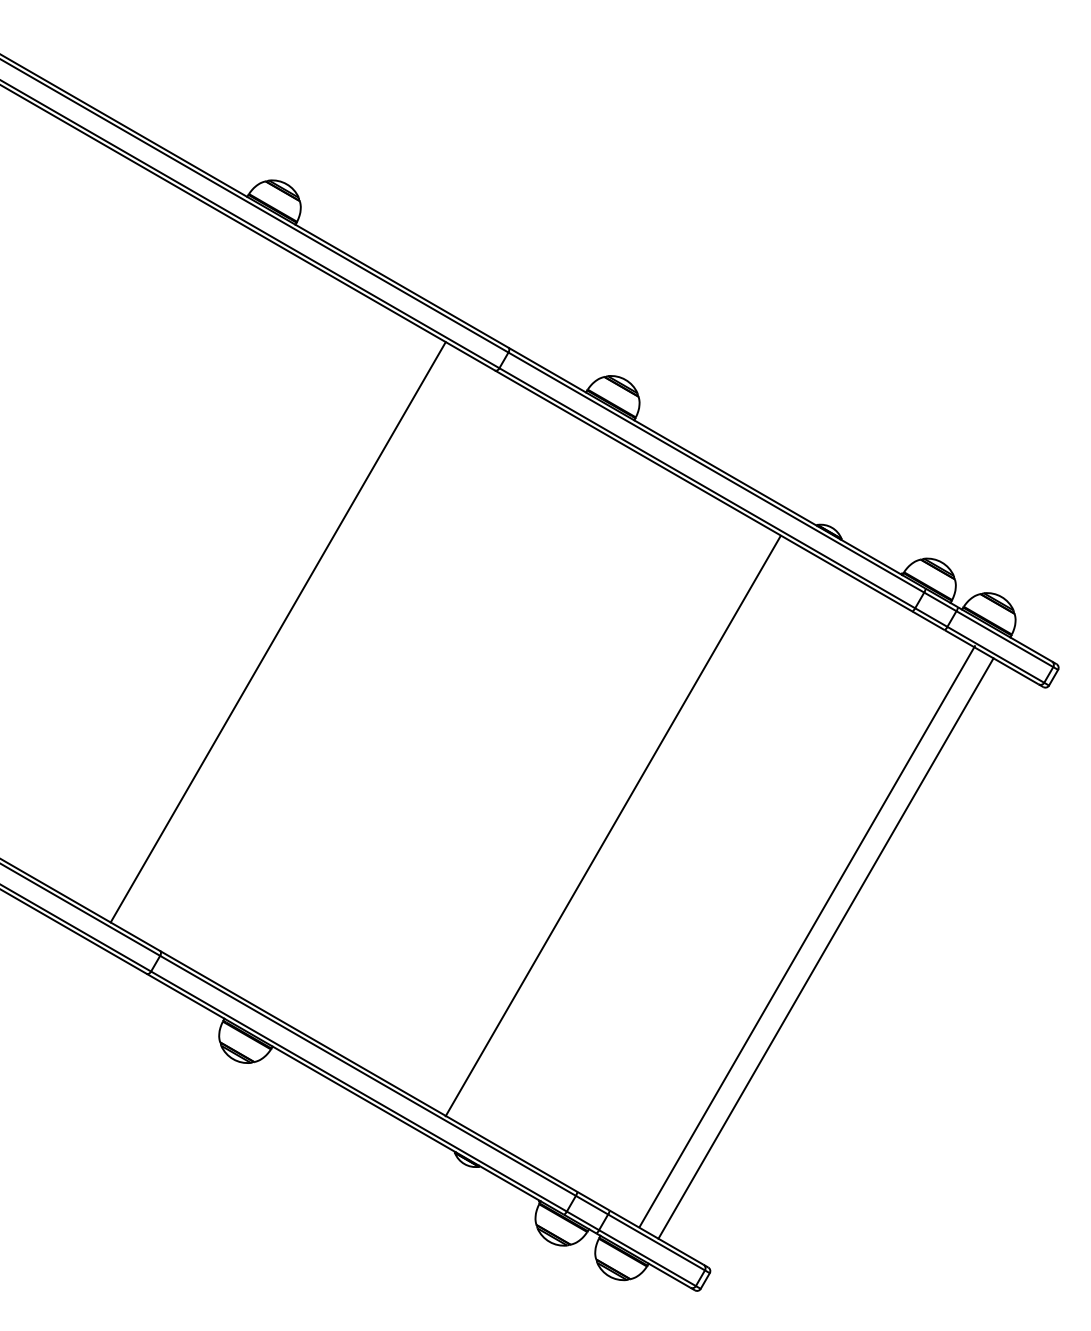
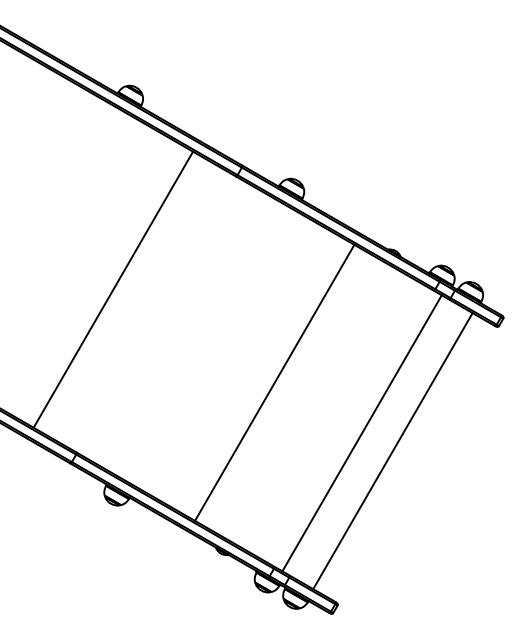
line: (278, 631) -> (113, 289), moved
line: (612, 825) -> (274, 382), moved
line: (806, 936) -> (361, 433), moved

